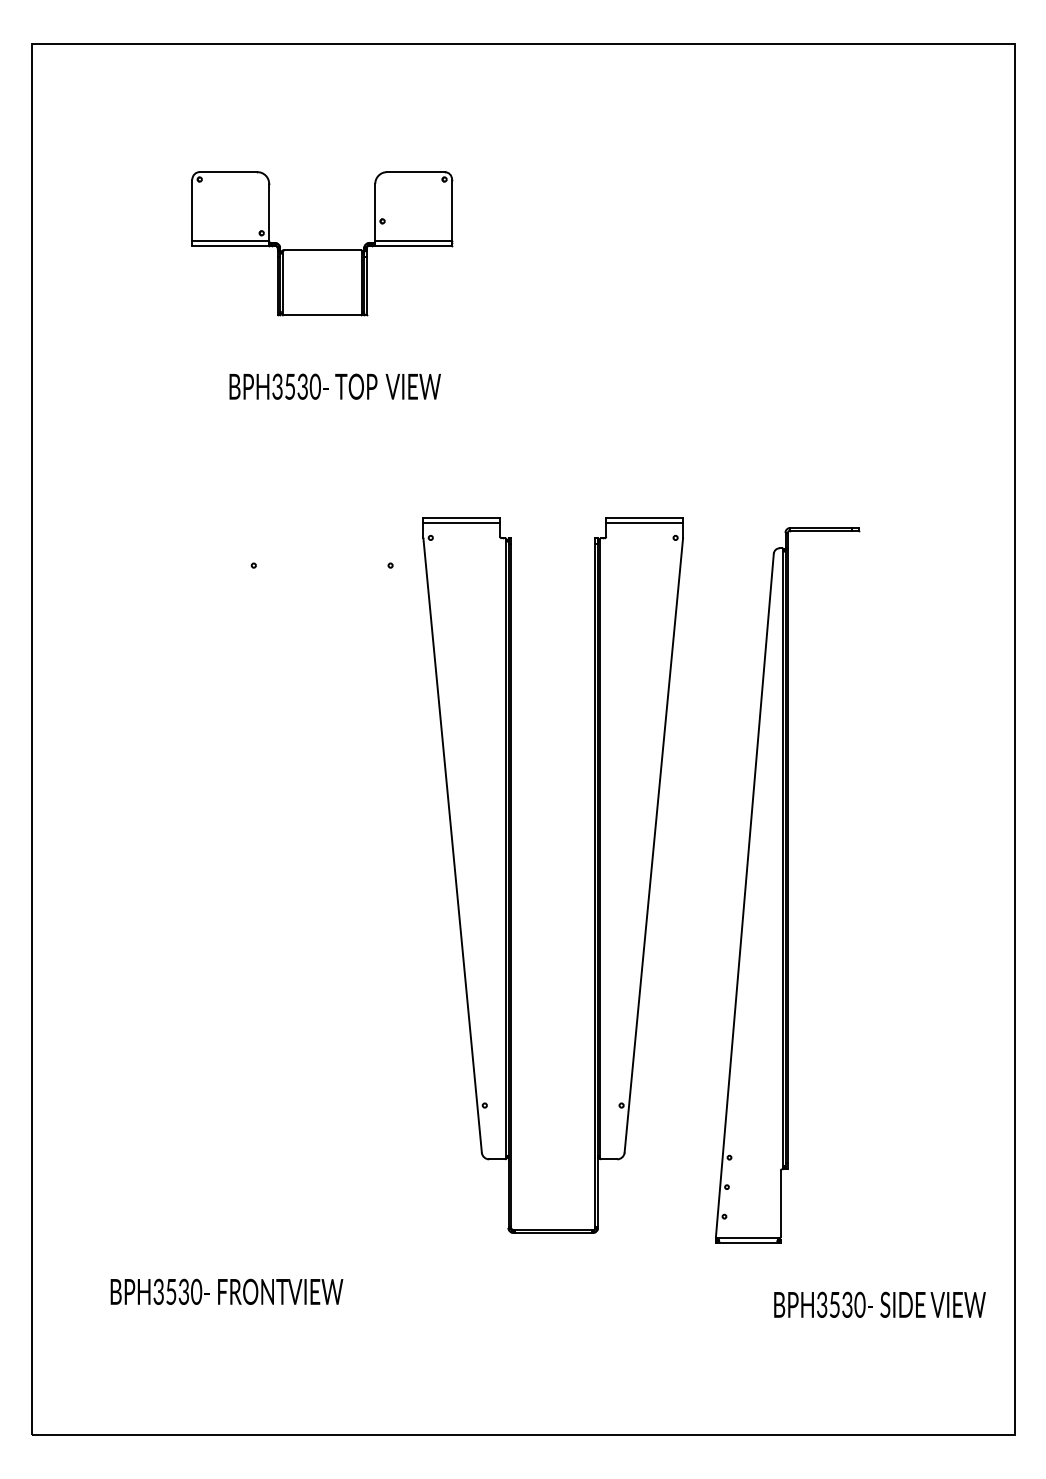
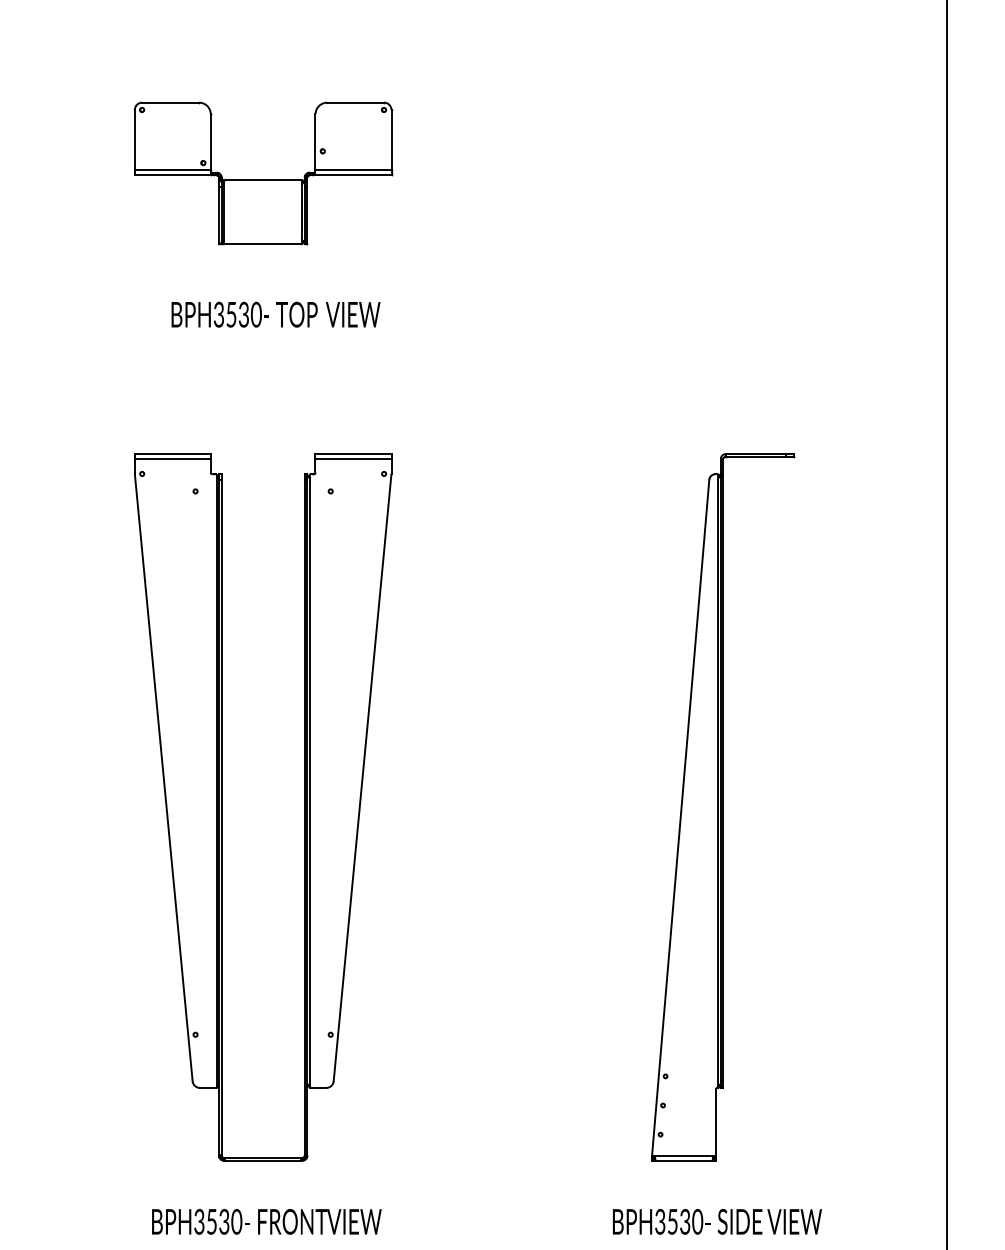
part: (511, 875) -> (221, 807), moved
text: (226, 1291) -> (266, 1221), moved
text: (879, 1304) -> (716, 1221), moved

